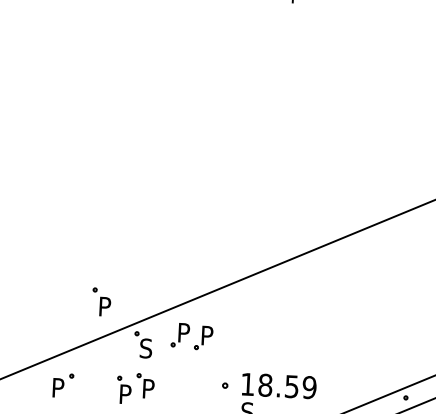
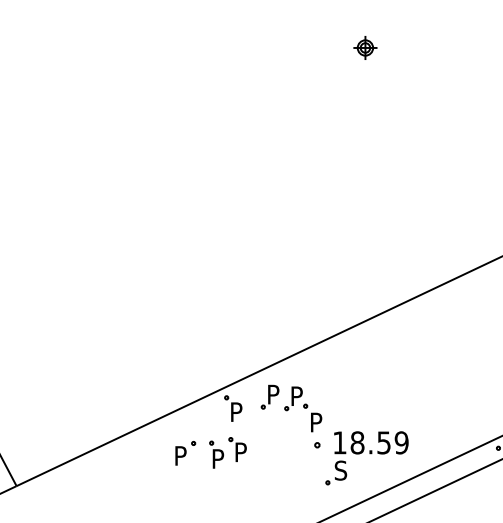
part: (101, 301) -> (312, 417), moved
text: (146, 348) -> (236, 412), S -> P
part: (63, 385) -> (185, 453), moved

